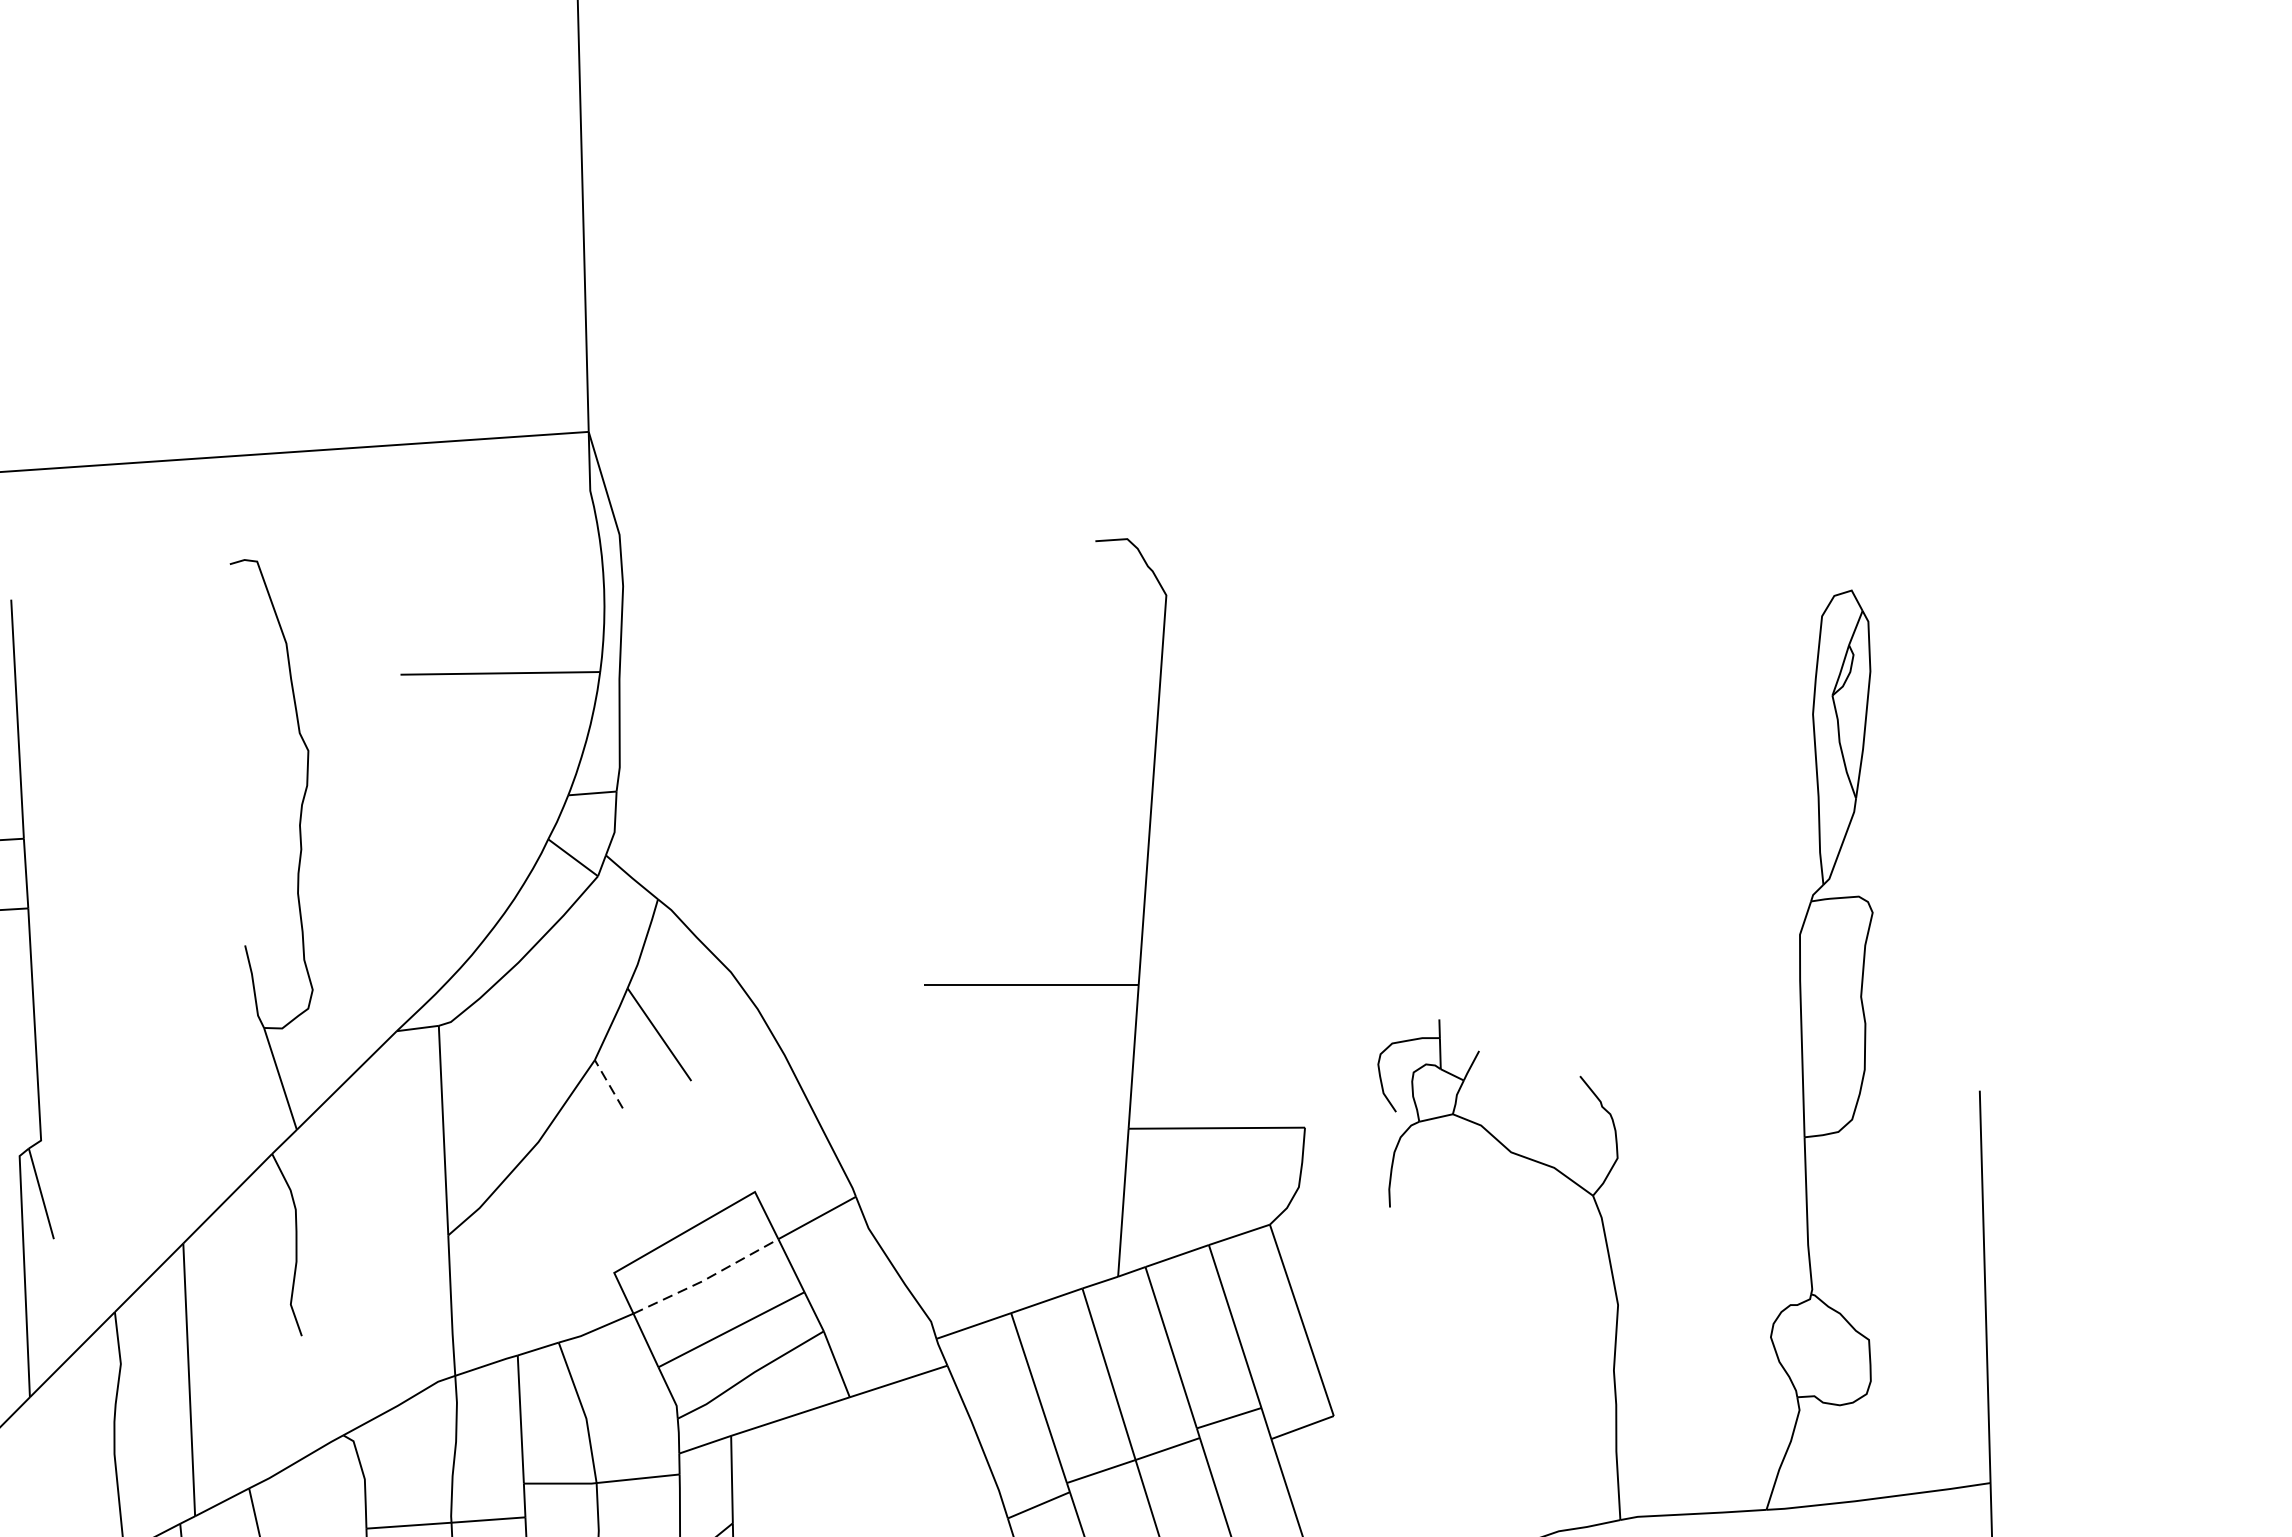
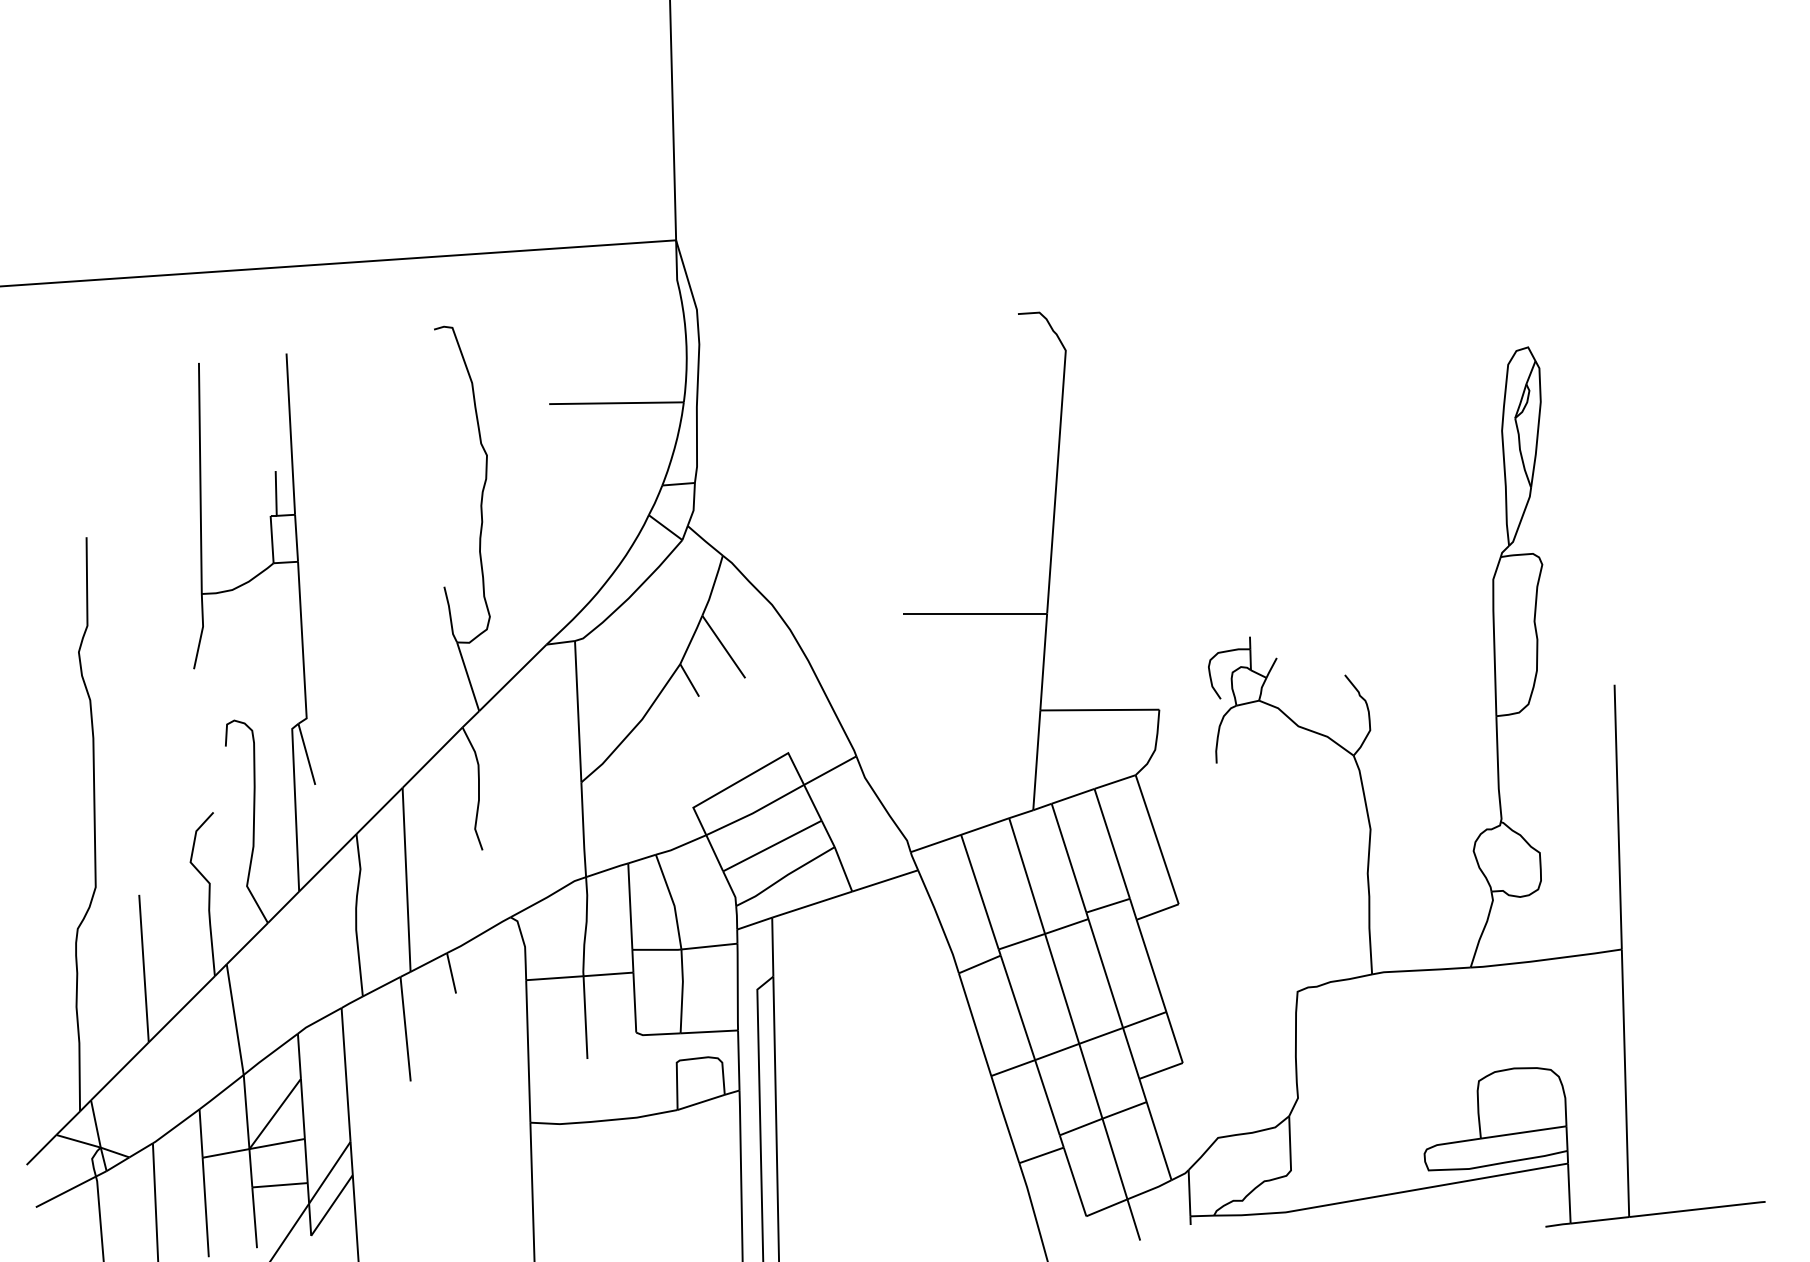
line: (608, 1084) -> (689, 680), dashed -> solid
line: (706, 1280) -> (755, 812), dashed -> solid

